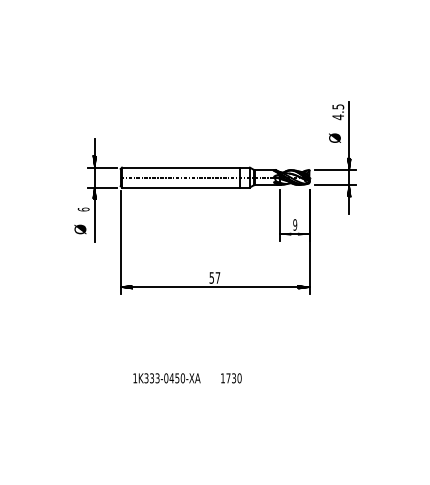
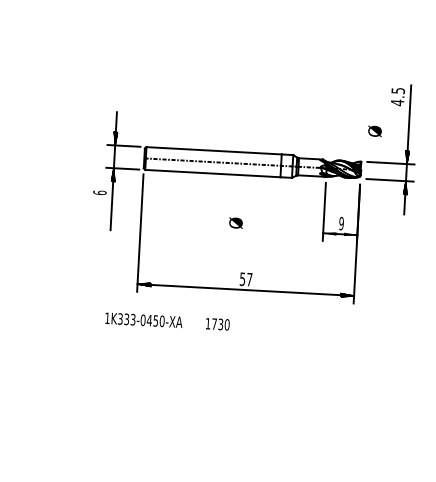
text: (334, 137) -> (374, 130), moved
text: (80, 229) -> (236, 223), moved
text: (187, 378) -> (167, 321), moved

